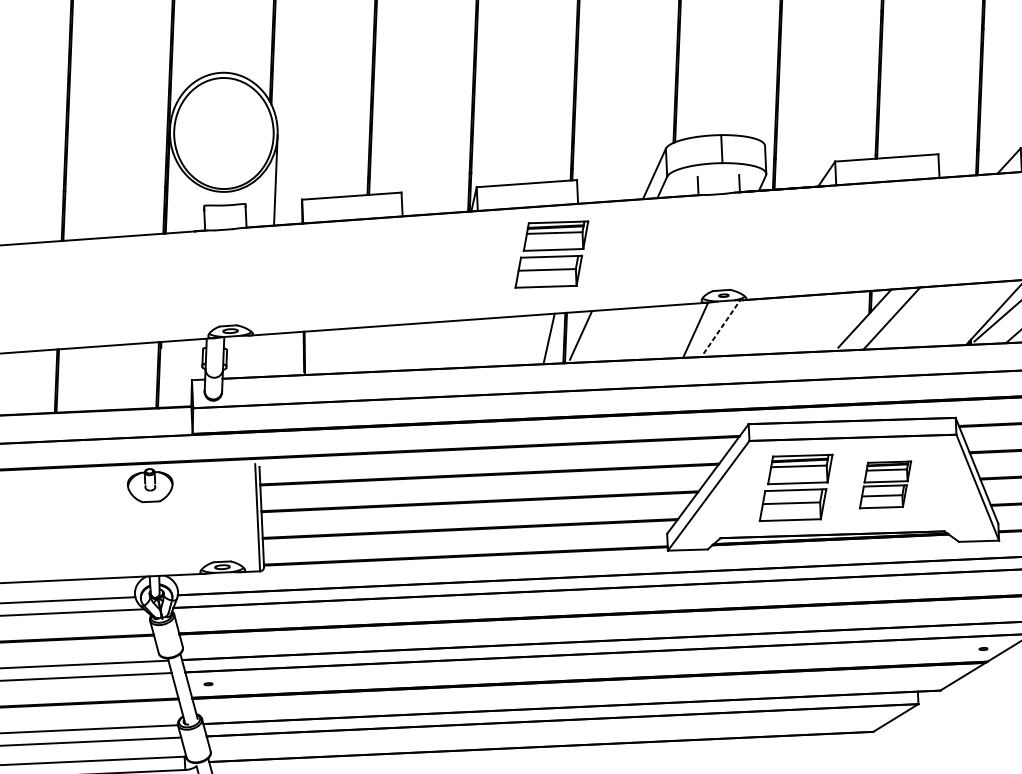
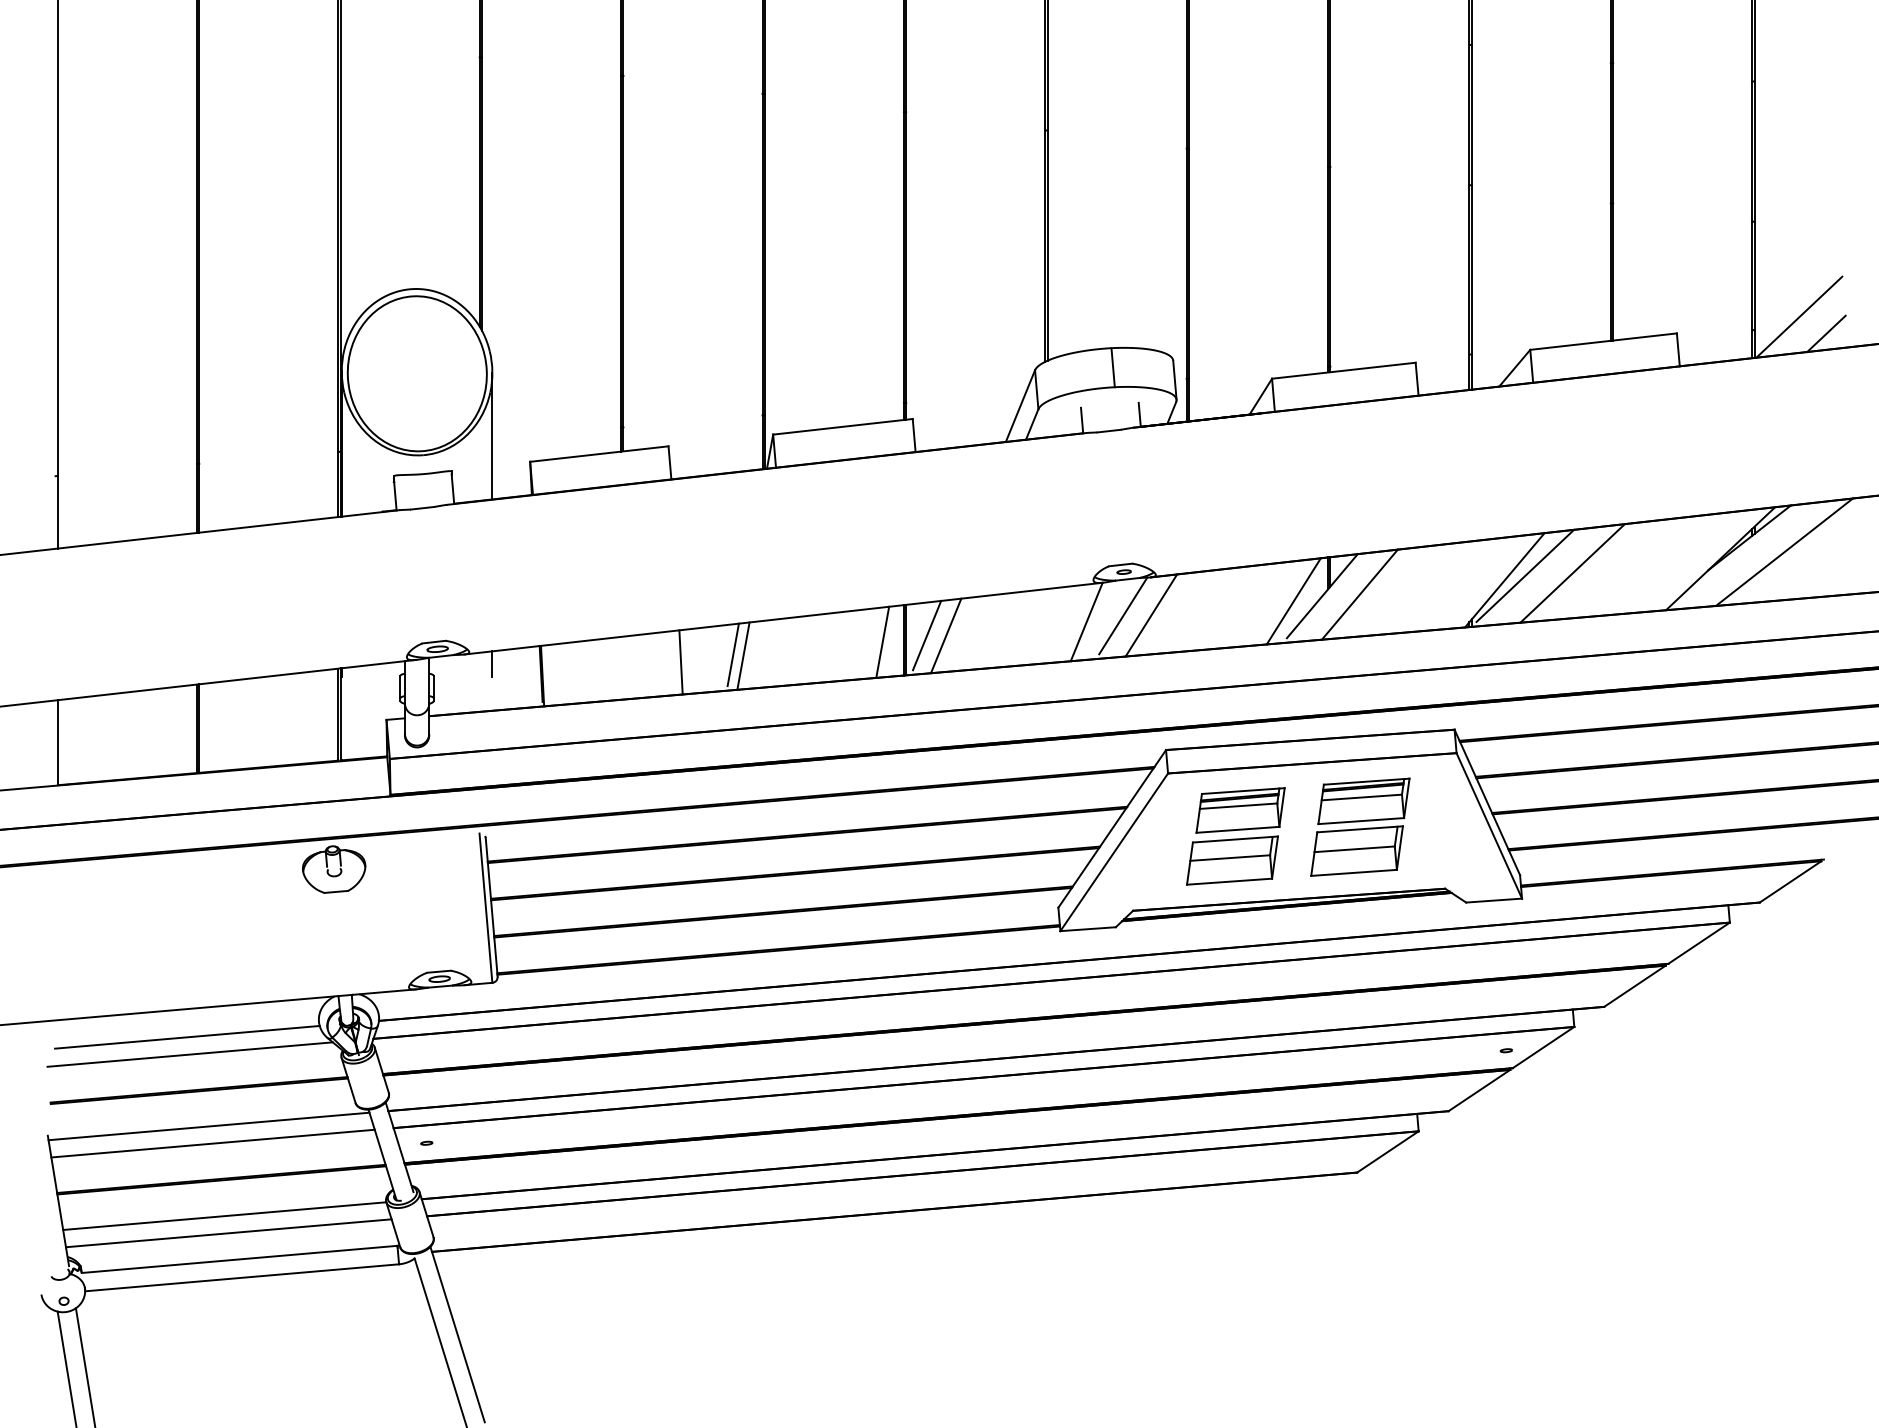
part: (551, 254) -> (881, 524), removed
line: (844, 321) -> (1293, 601), added
line: (722, 326) -> (1123, 615), dashed -> solid
line: (742, 327) -> (1151, 615), added
line: (594, 335) -> (946, 635), added
line: (269, 342) -> (492, 663), added
line: (441, 343) -> (732, 654), added
line: (449, 344) -> (743, 655), added
line: (403, 347) -> (680, 662), added
part: (885, 484) -> (1360, 826), size x1.43

